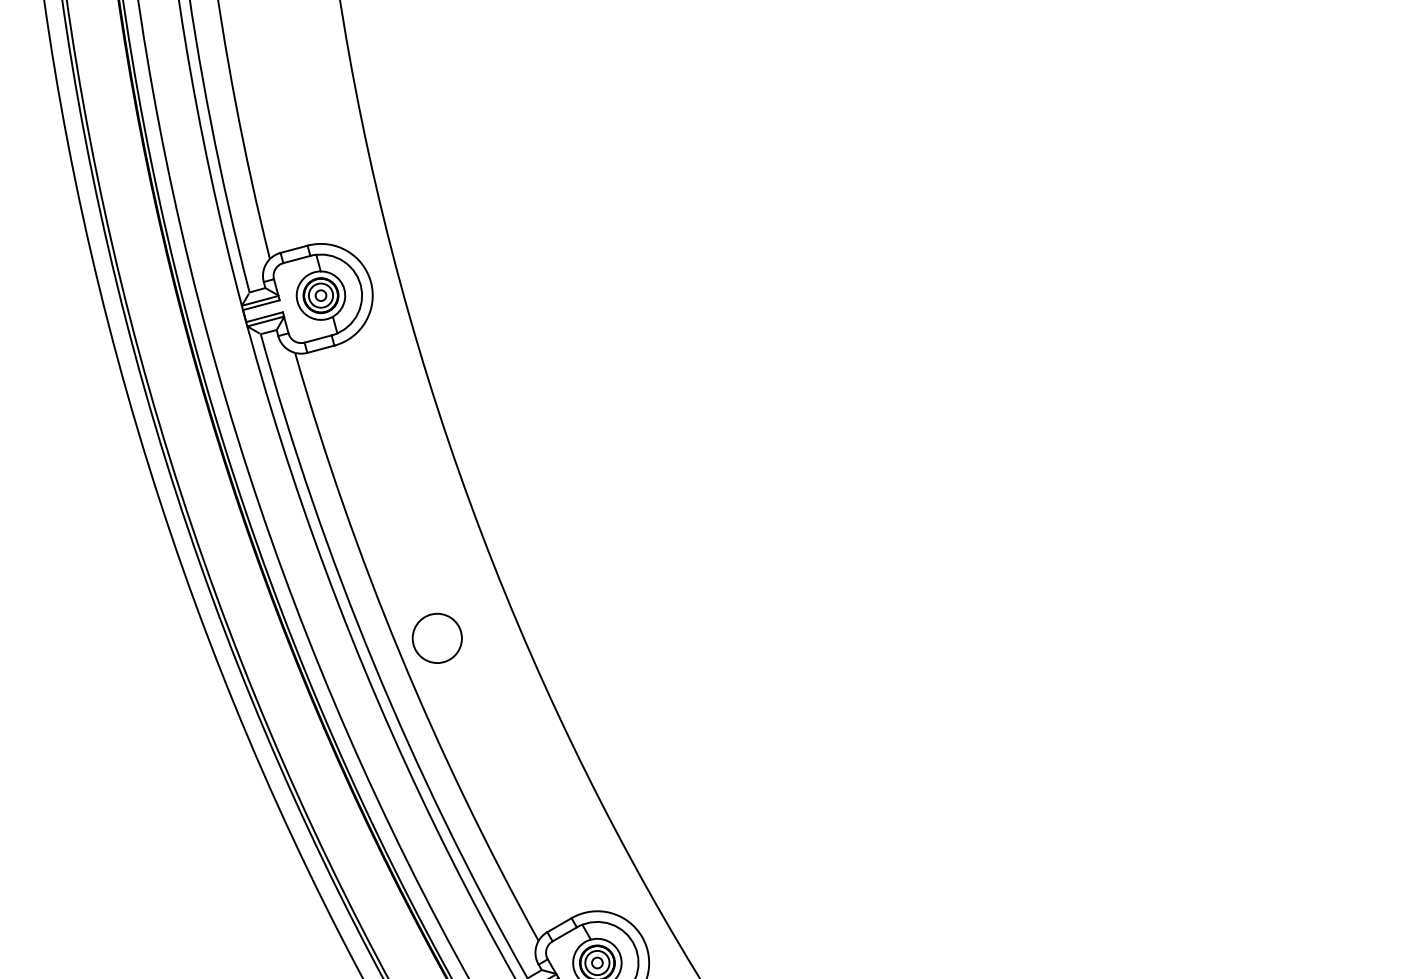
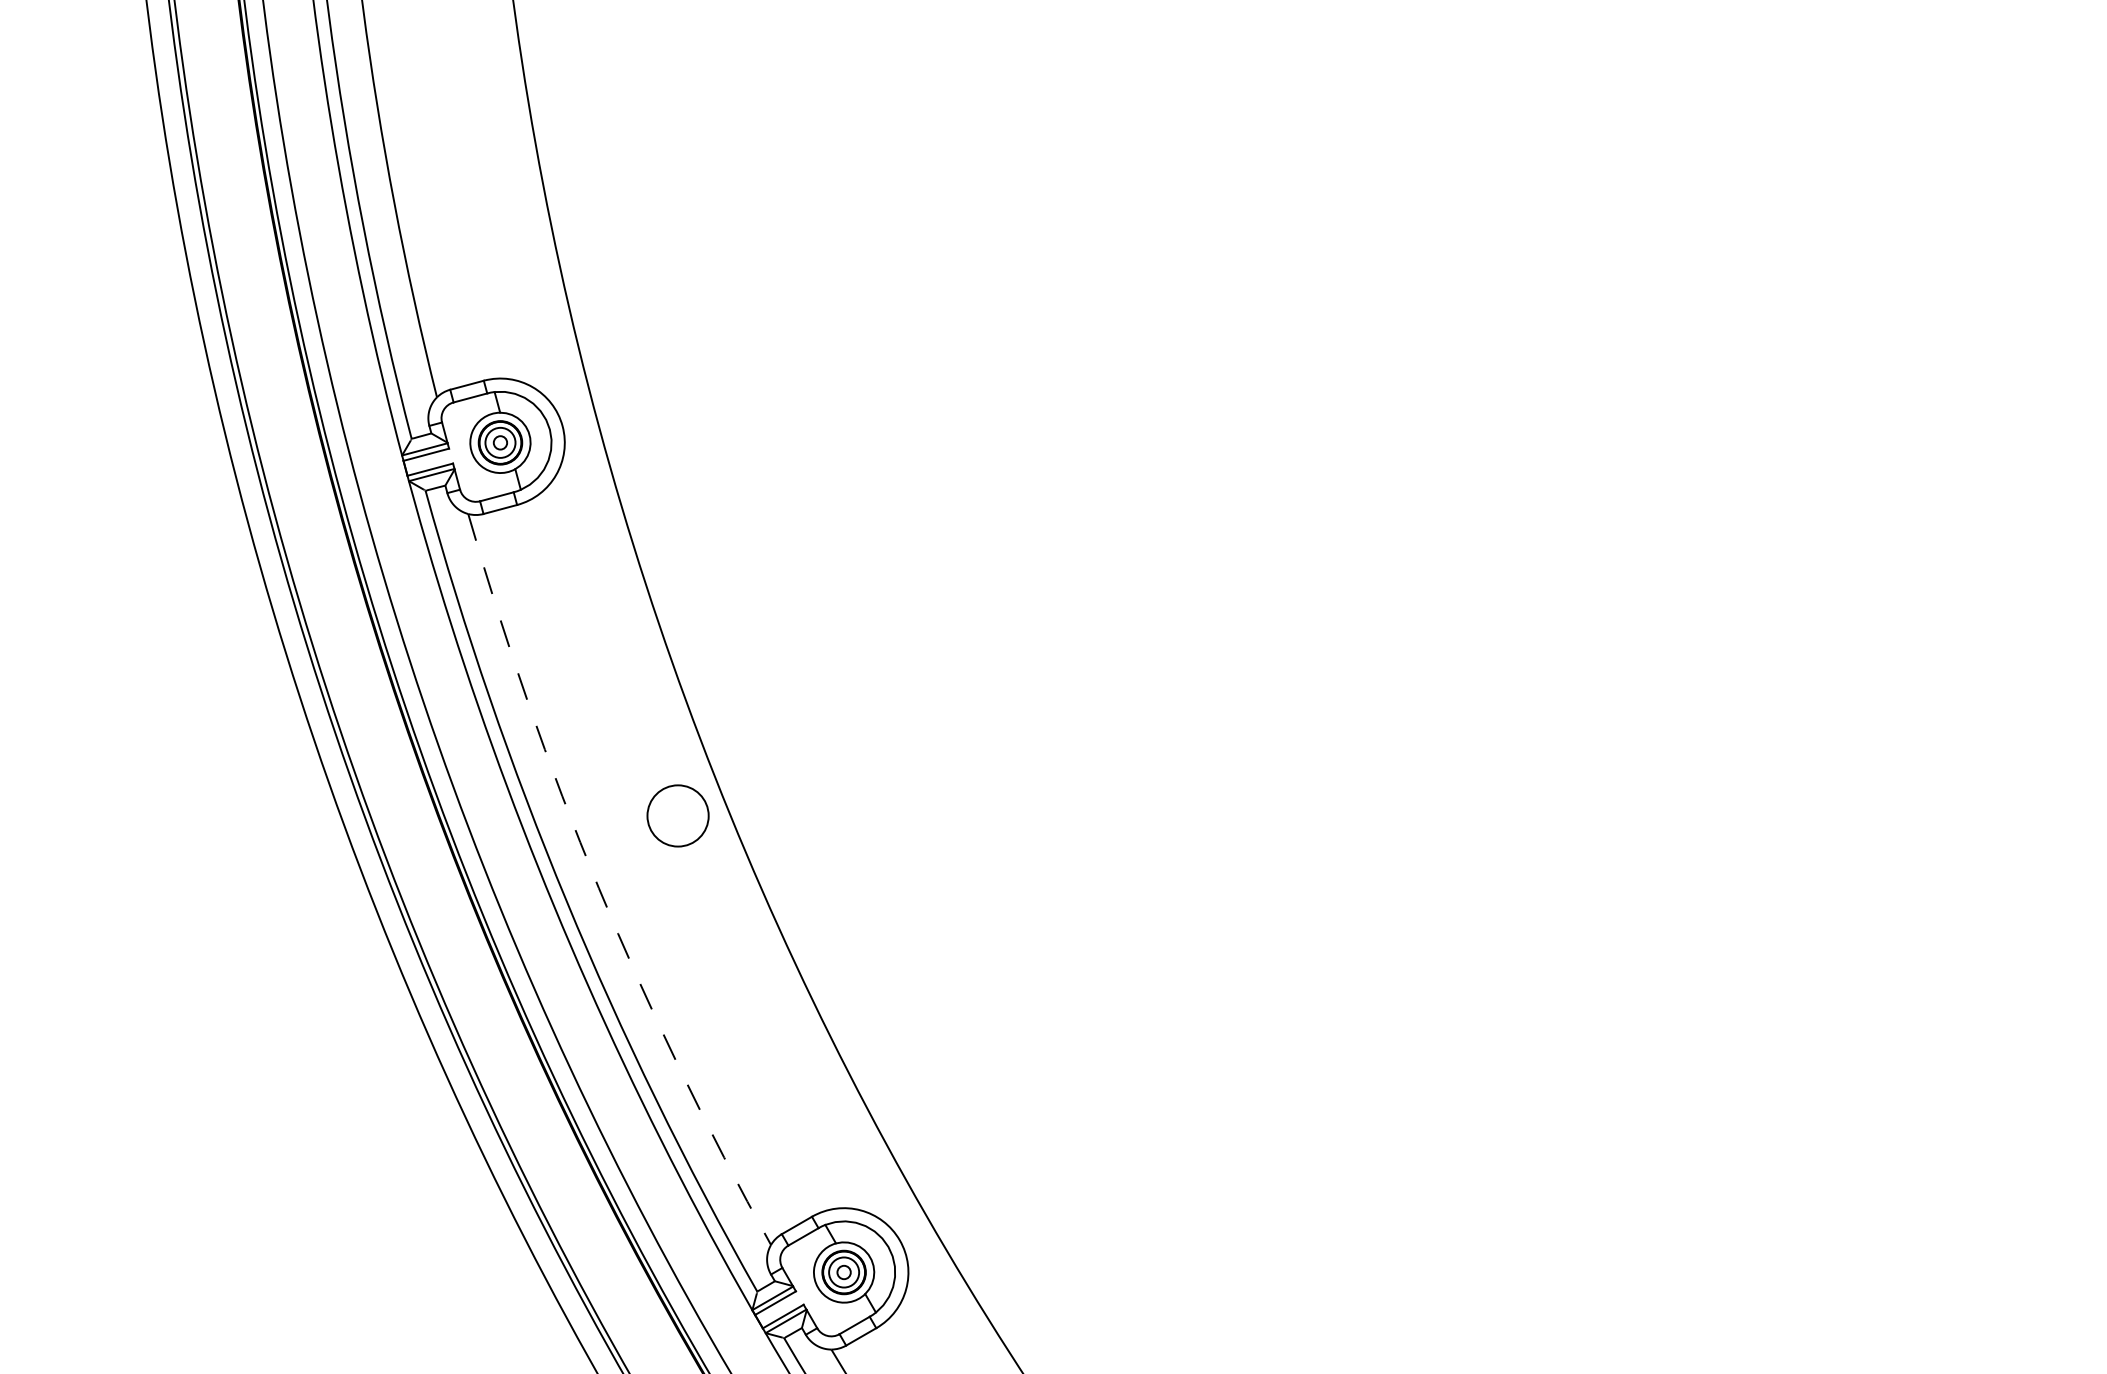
circle: (436, 638) -> (677, 815), moved
arc: (399, 654) -> (598, 888), solid -> dashed

